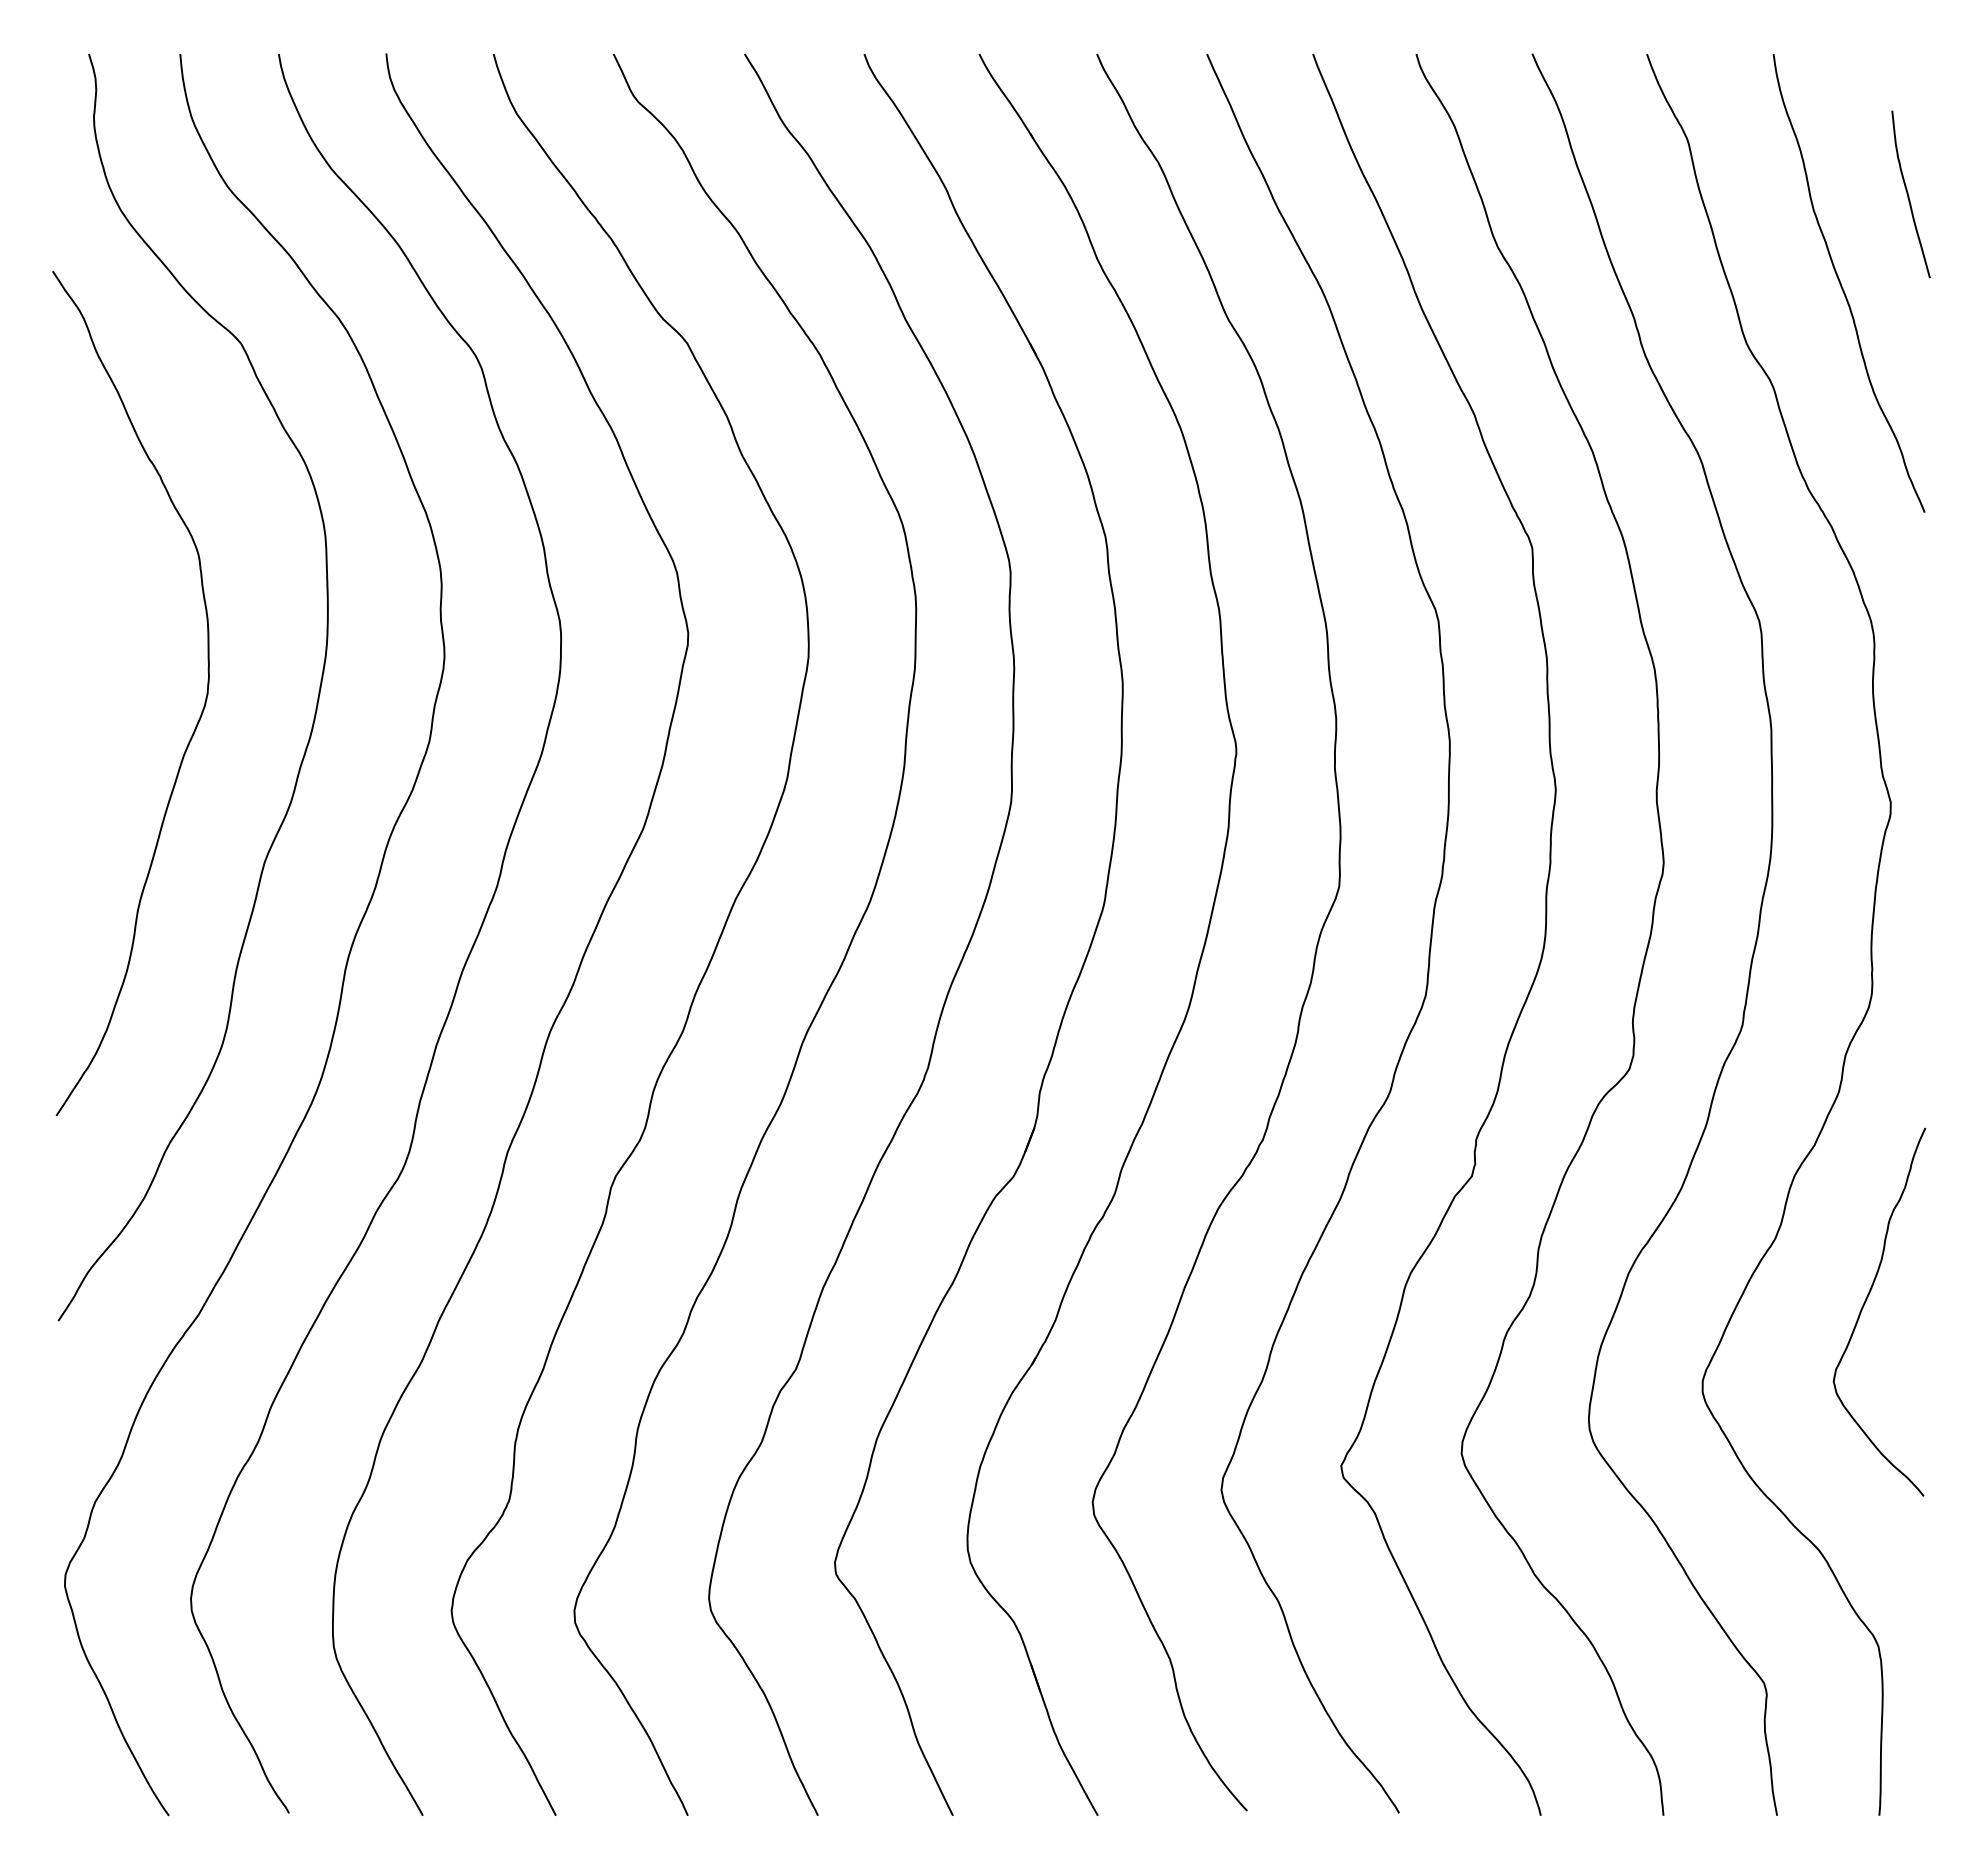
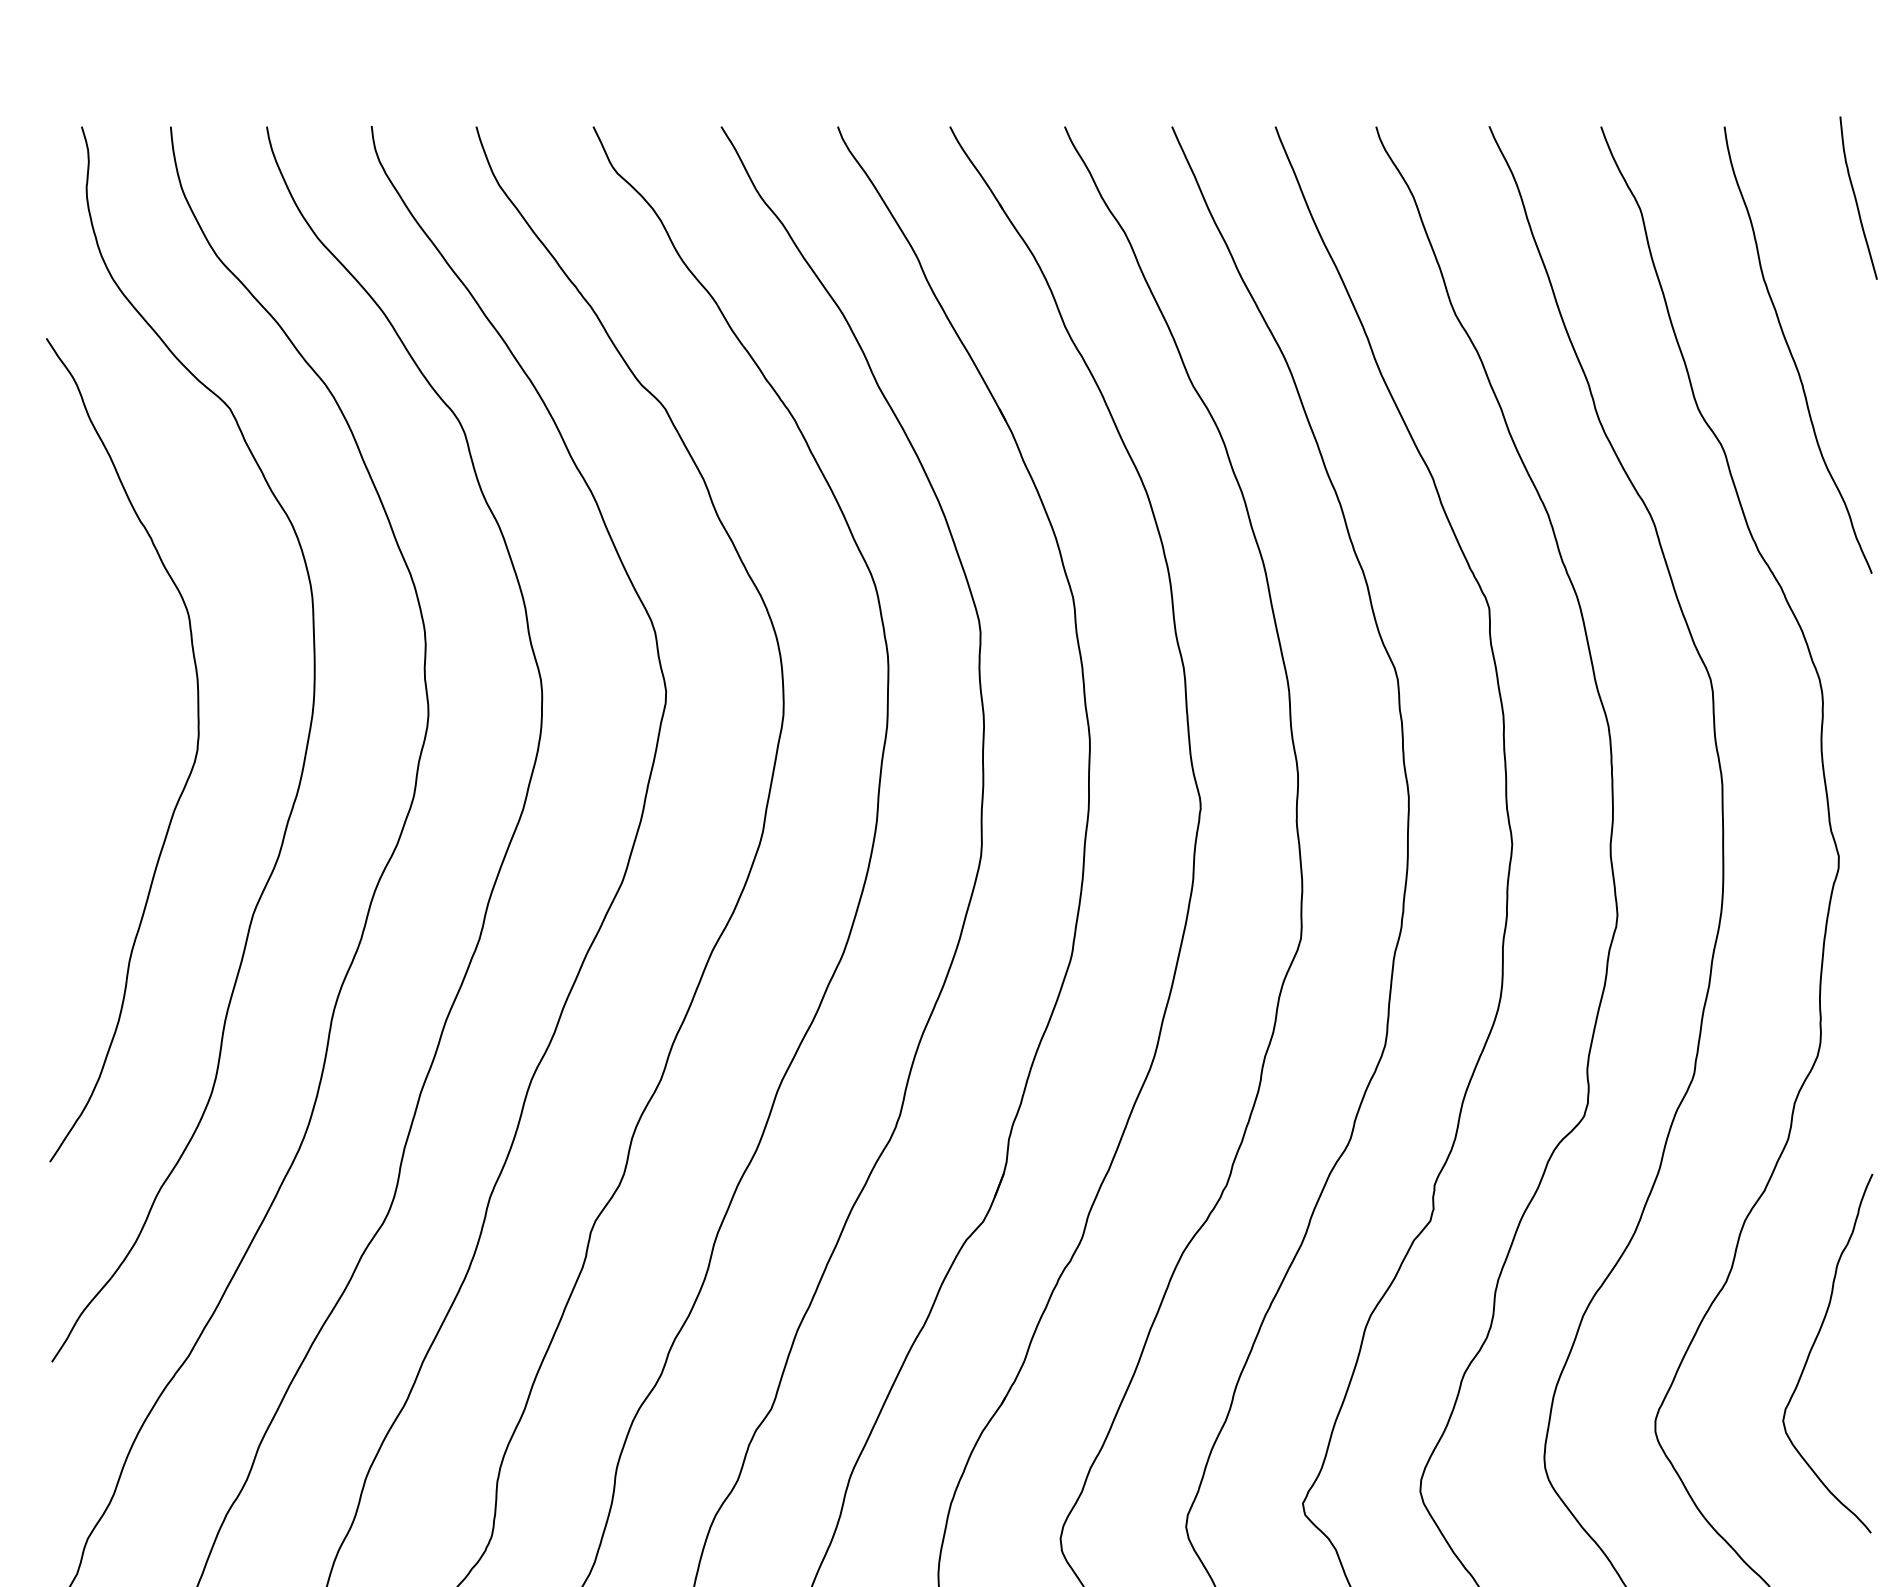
curve: (1908, 194) -> (1856, 198), moved

